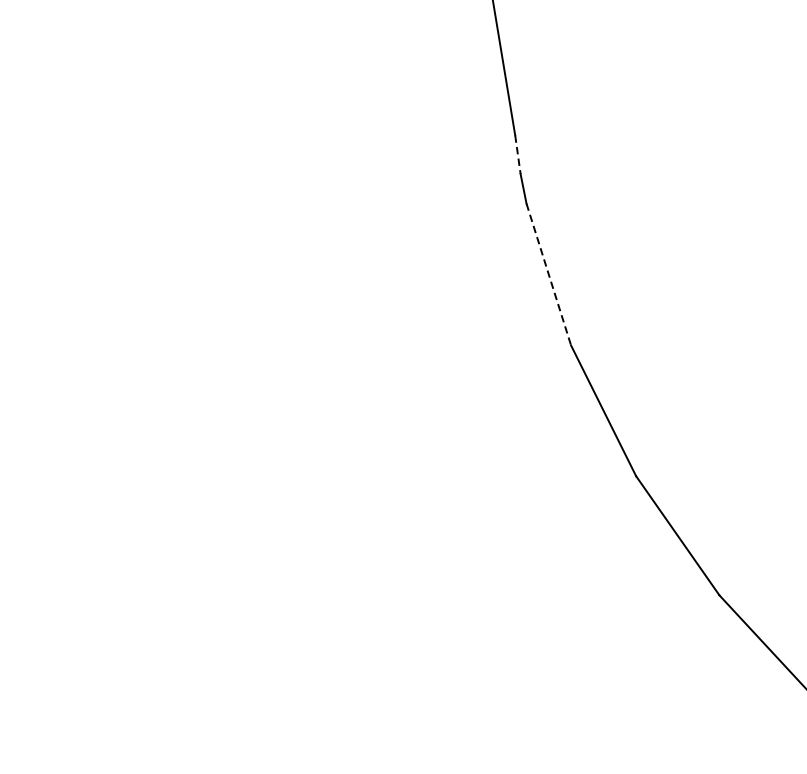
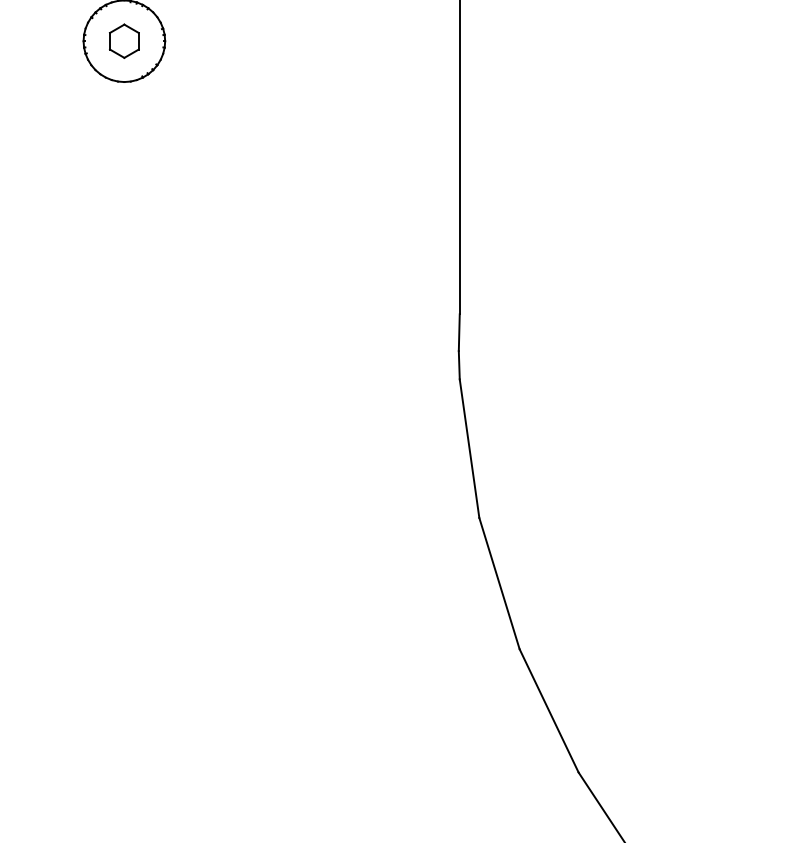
line: (518, 155) -> (459, 333), dashed -> solid
line: (548, 274) -> (469, 448), dashed -> solid

